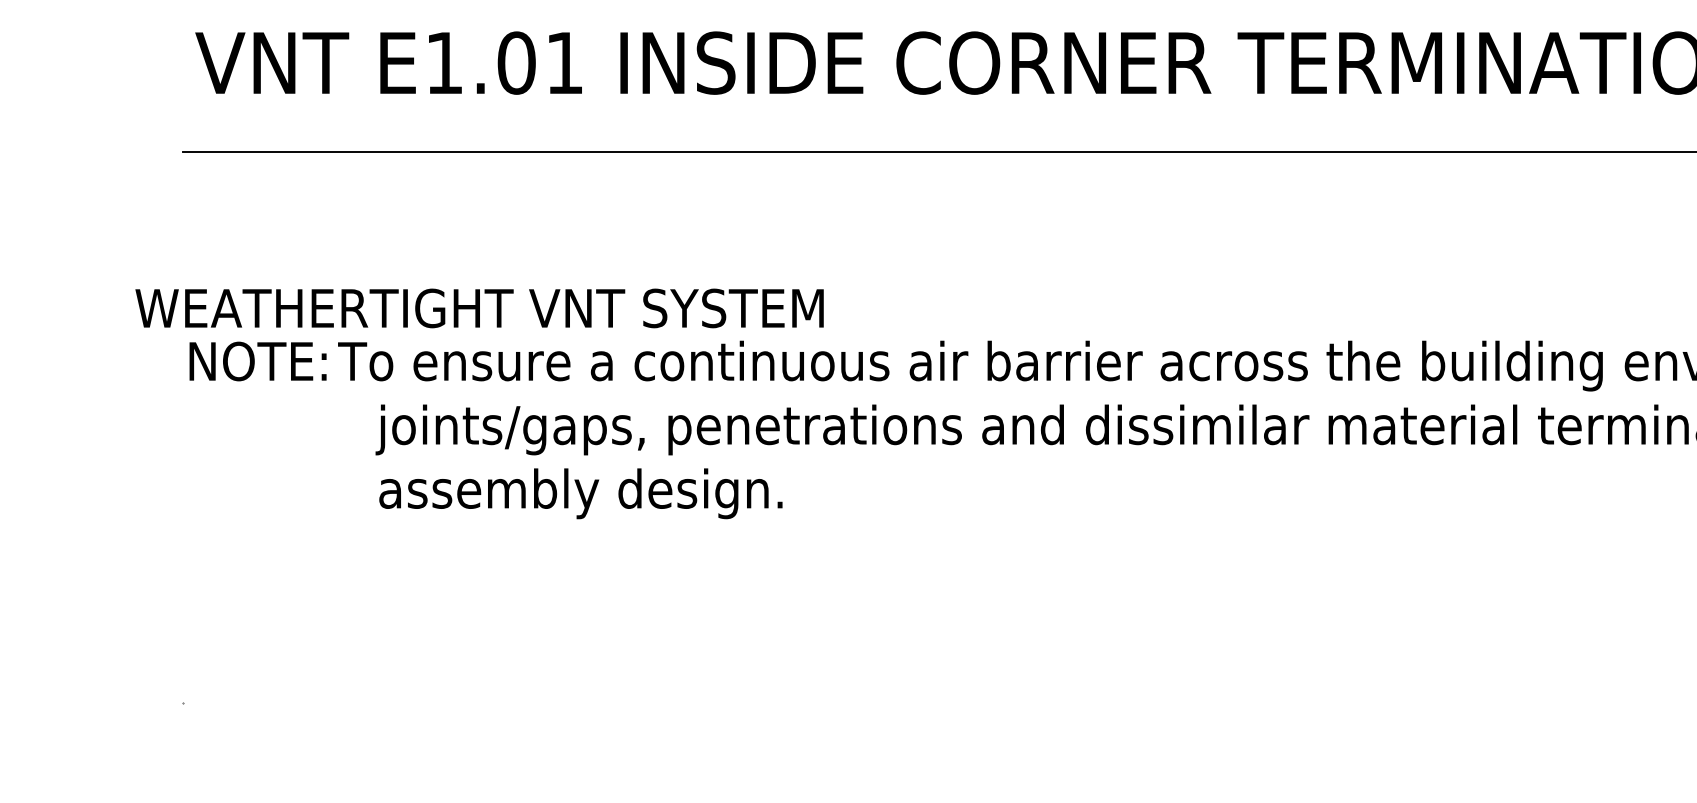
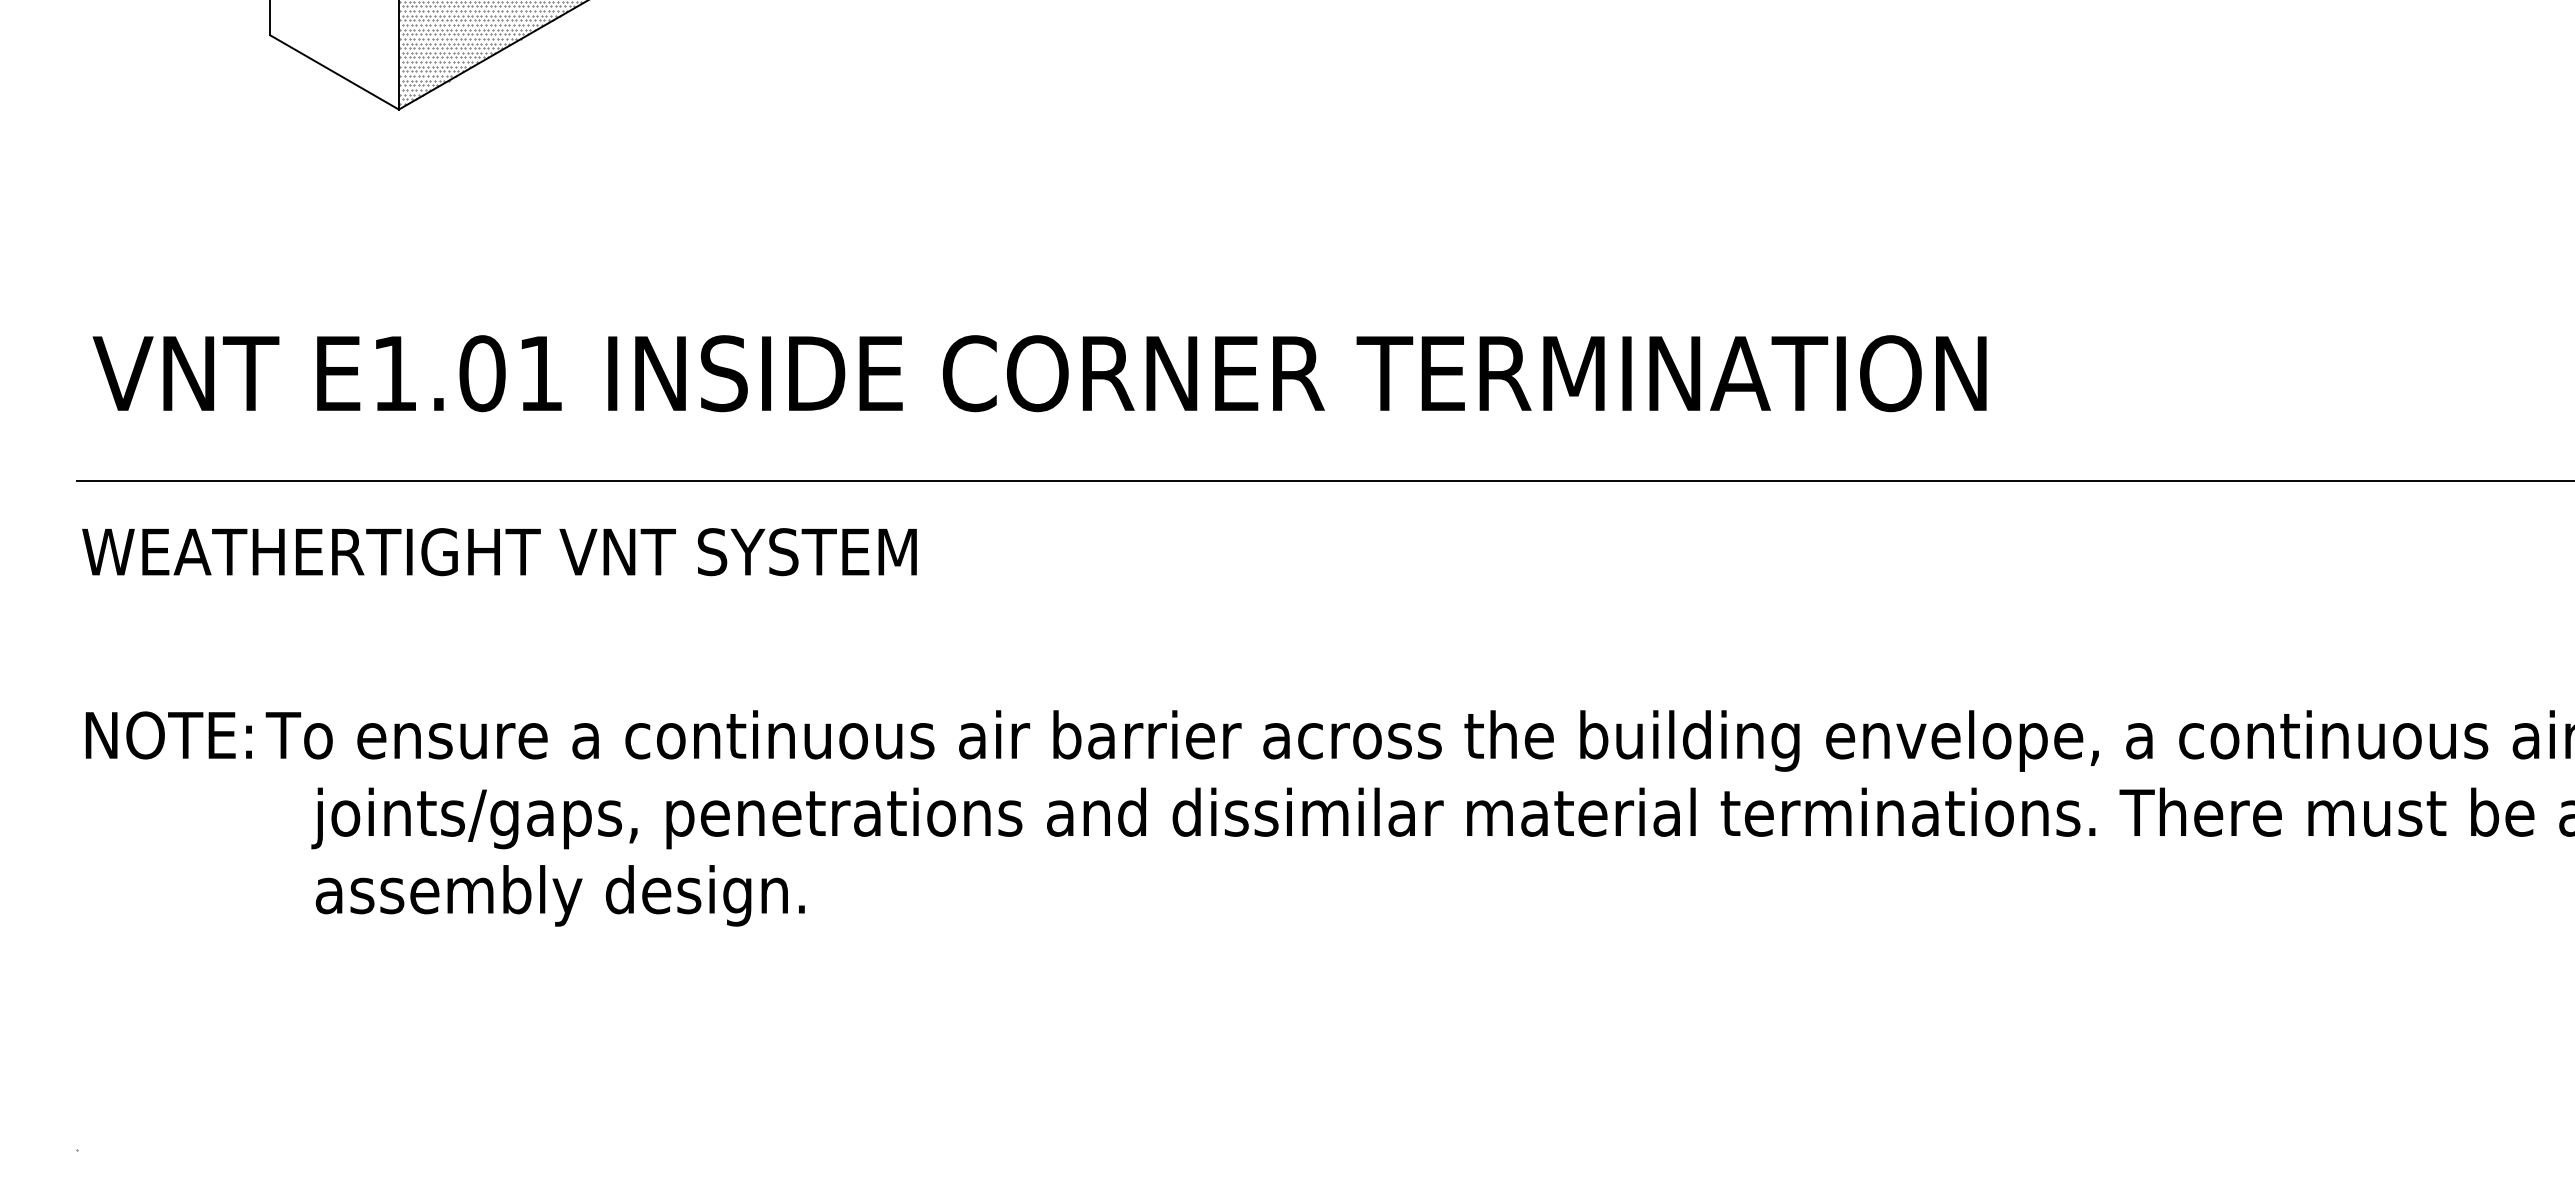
text: (479, 308) -> (499, 552), moved

